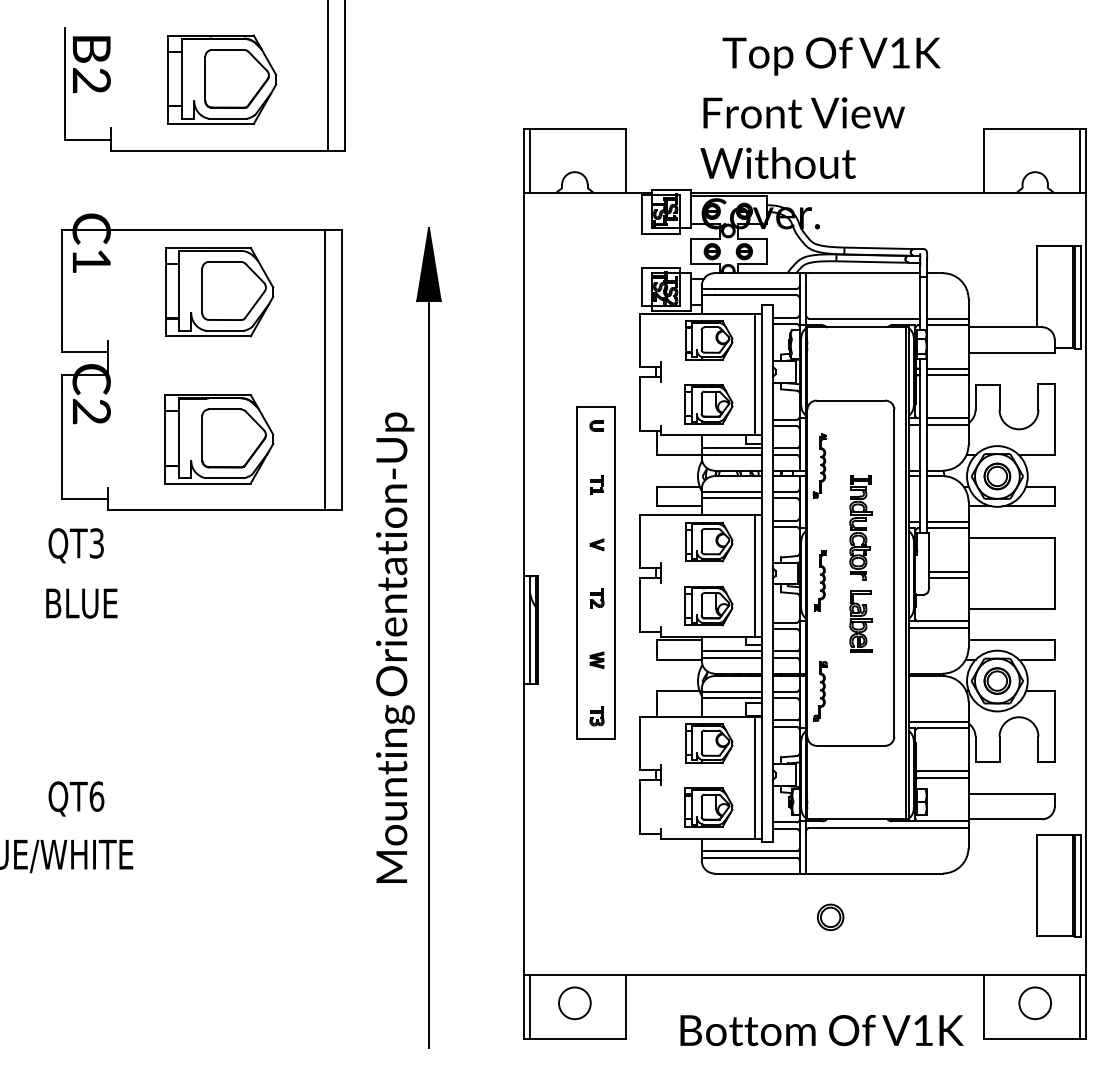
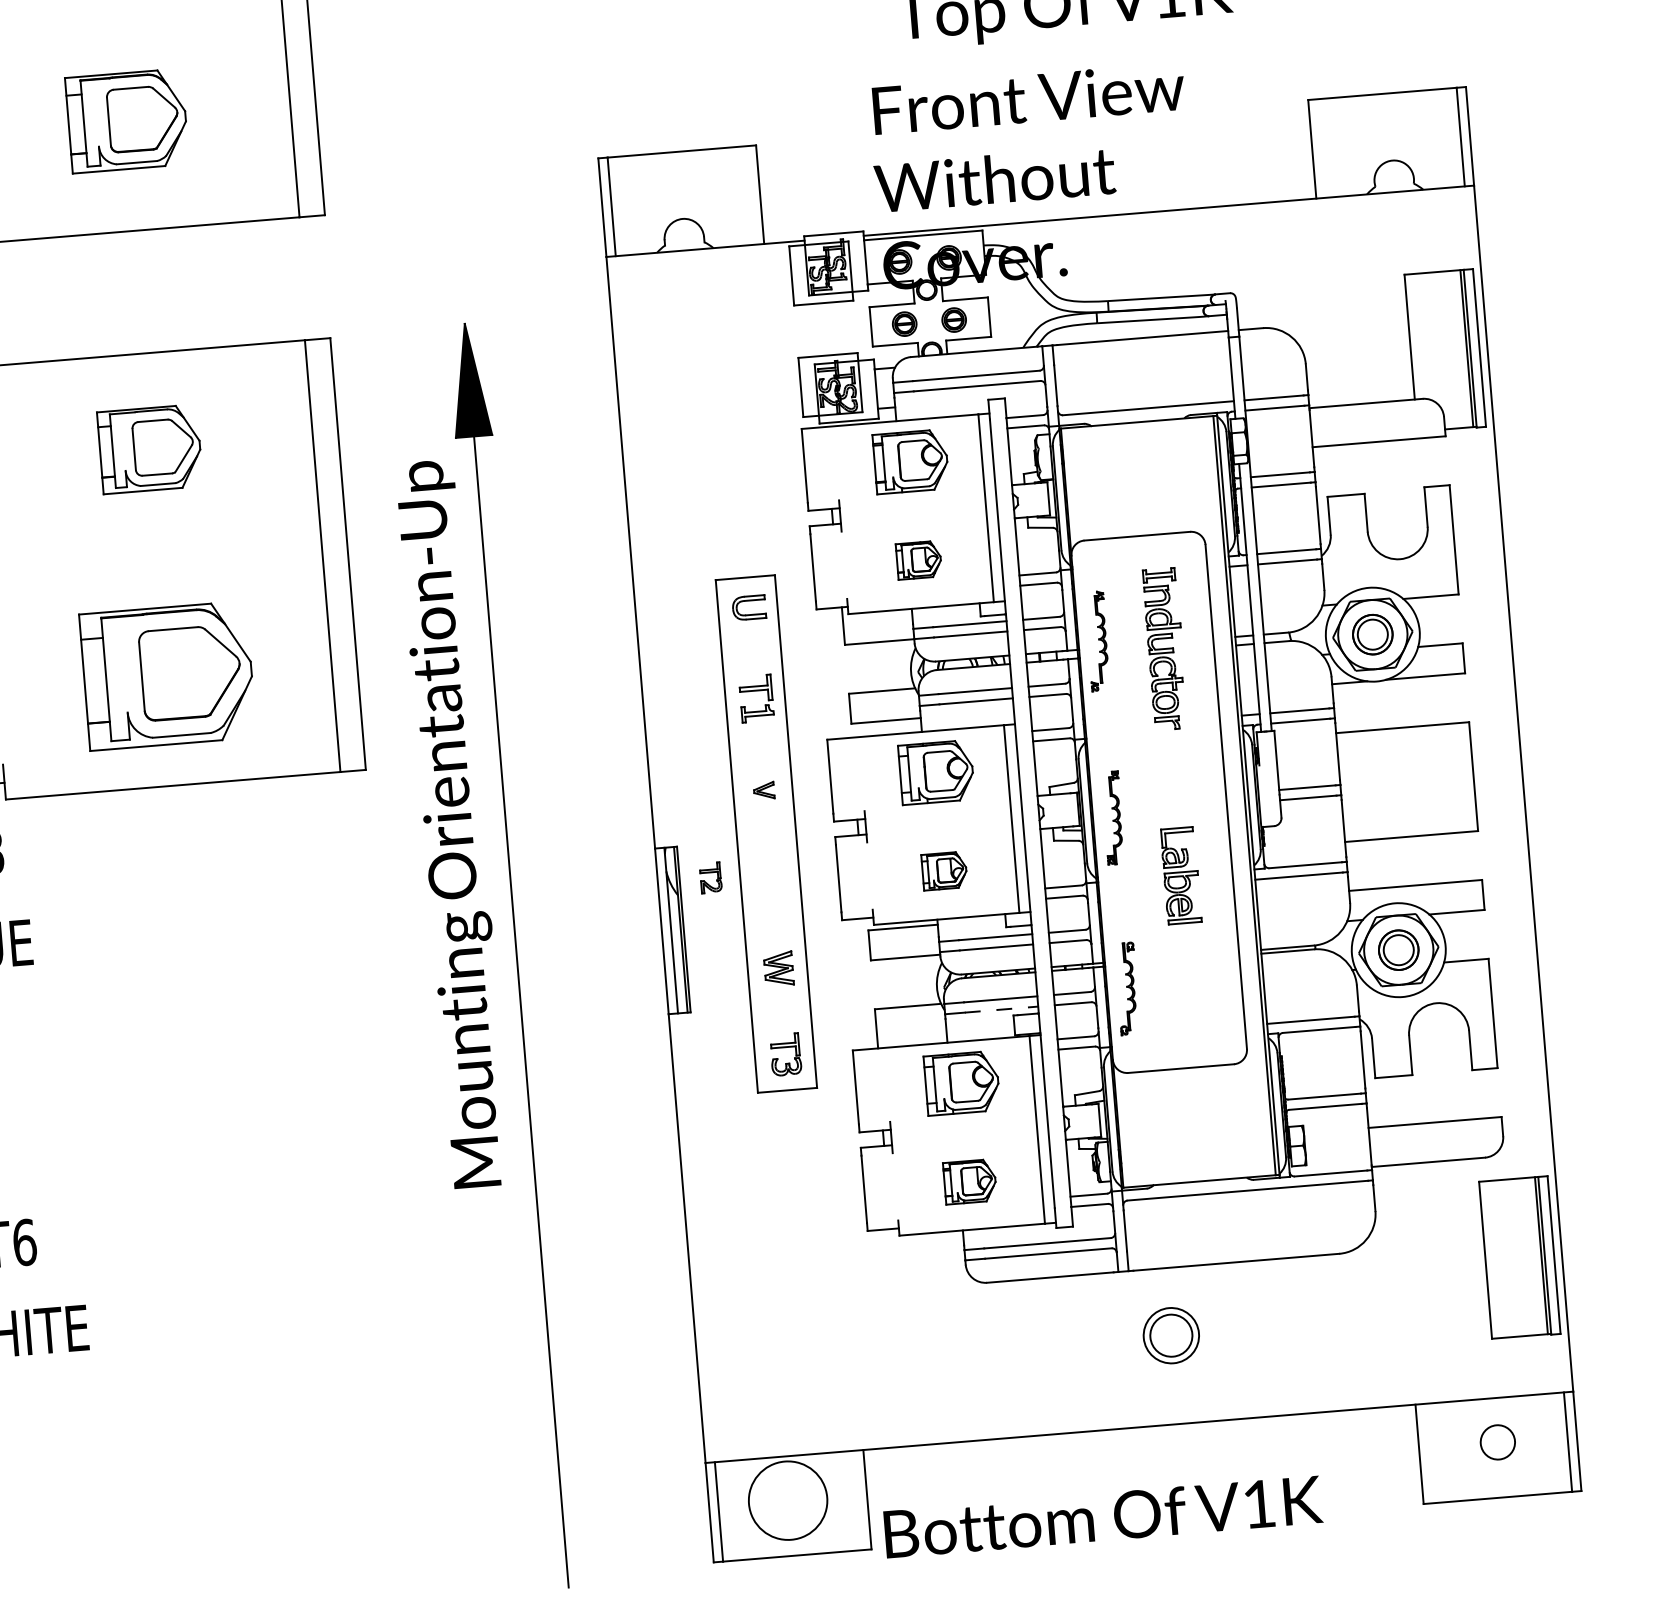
part: (222, 79) -> (127, 120), size x0.7
part: (219, 292) -> (149, 449), size x0.6
part: (708, 404) -> (918, 560), size x0.6
part: (596, 425) -> (748, 606), size x1.6
part: (596, 484) -> (755, 697), size x1.6
part: (860, 527) -> (1164, 648), moved
part: (597, 598) -> (711, 878), moved
part: (708, 605) -> (943, 870), size x0.6
text: (395, 647) -> (453, 823), moved
part: (596, 659) -> (777, 967), size x1.4
line: (738, 698) -> (1001, 1009), solid -> dashed
part: (596, 716) -> (785, 1055), size x1.4
part: (708, 807) -> (969, 1181), size x0.7
part: (830, 917) -> (1171, 1335), size x1.4
circle: (574, 1003) -> (787, 1501), size x1.6
circle: (1034, 1003) -> (1496, 1442), size x0.7
text: (821, 1030) -> (1102, 1517), moved

